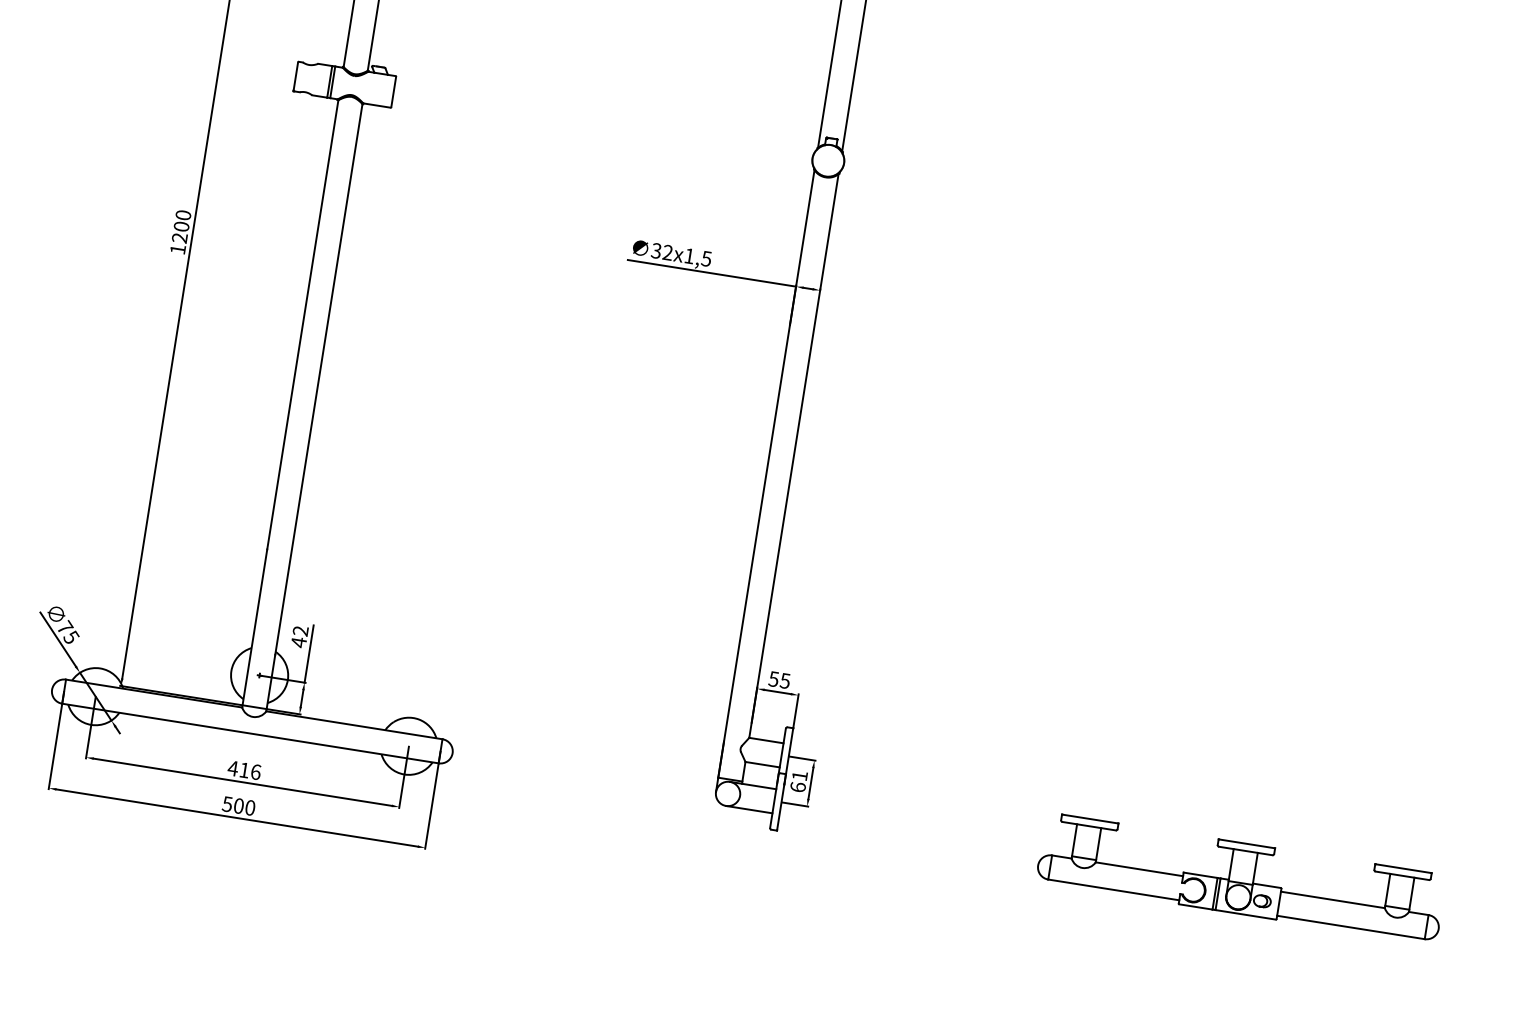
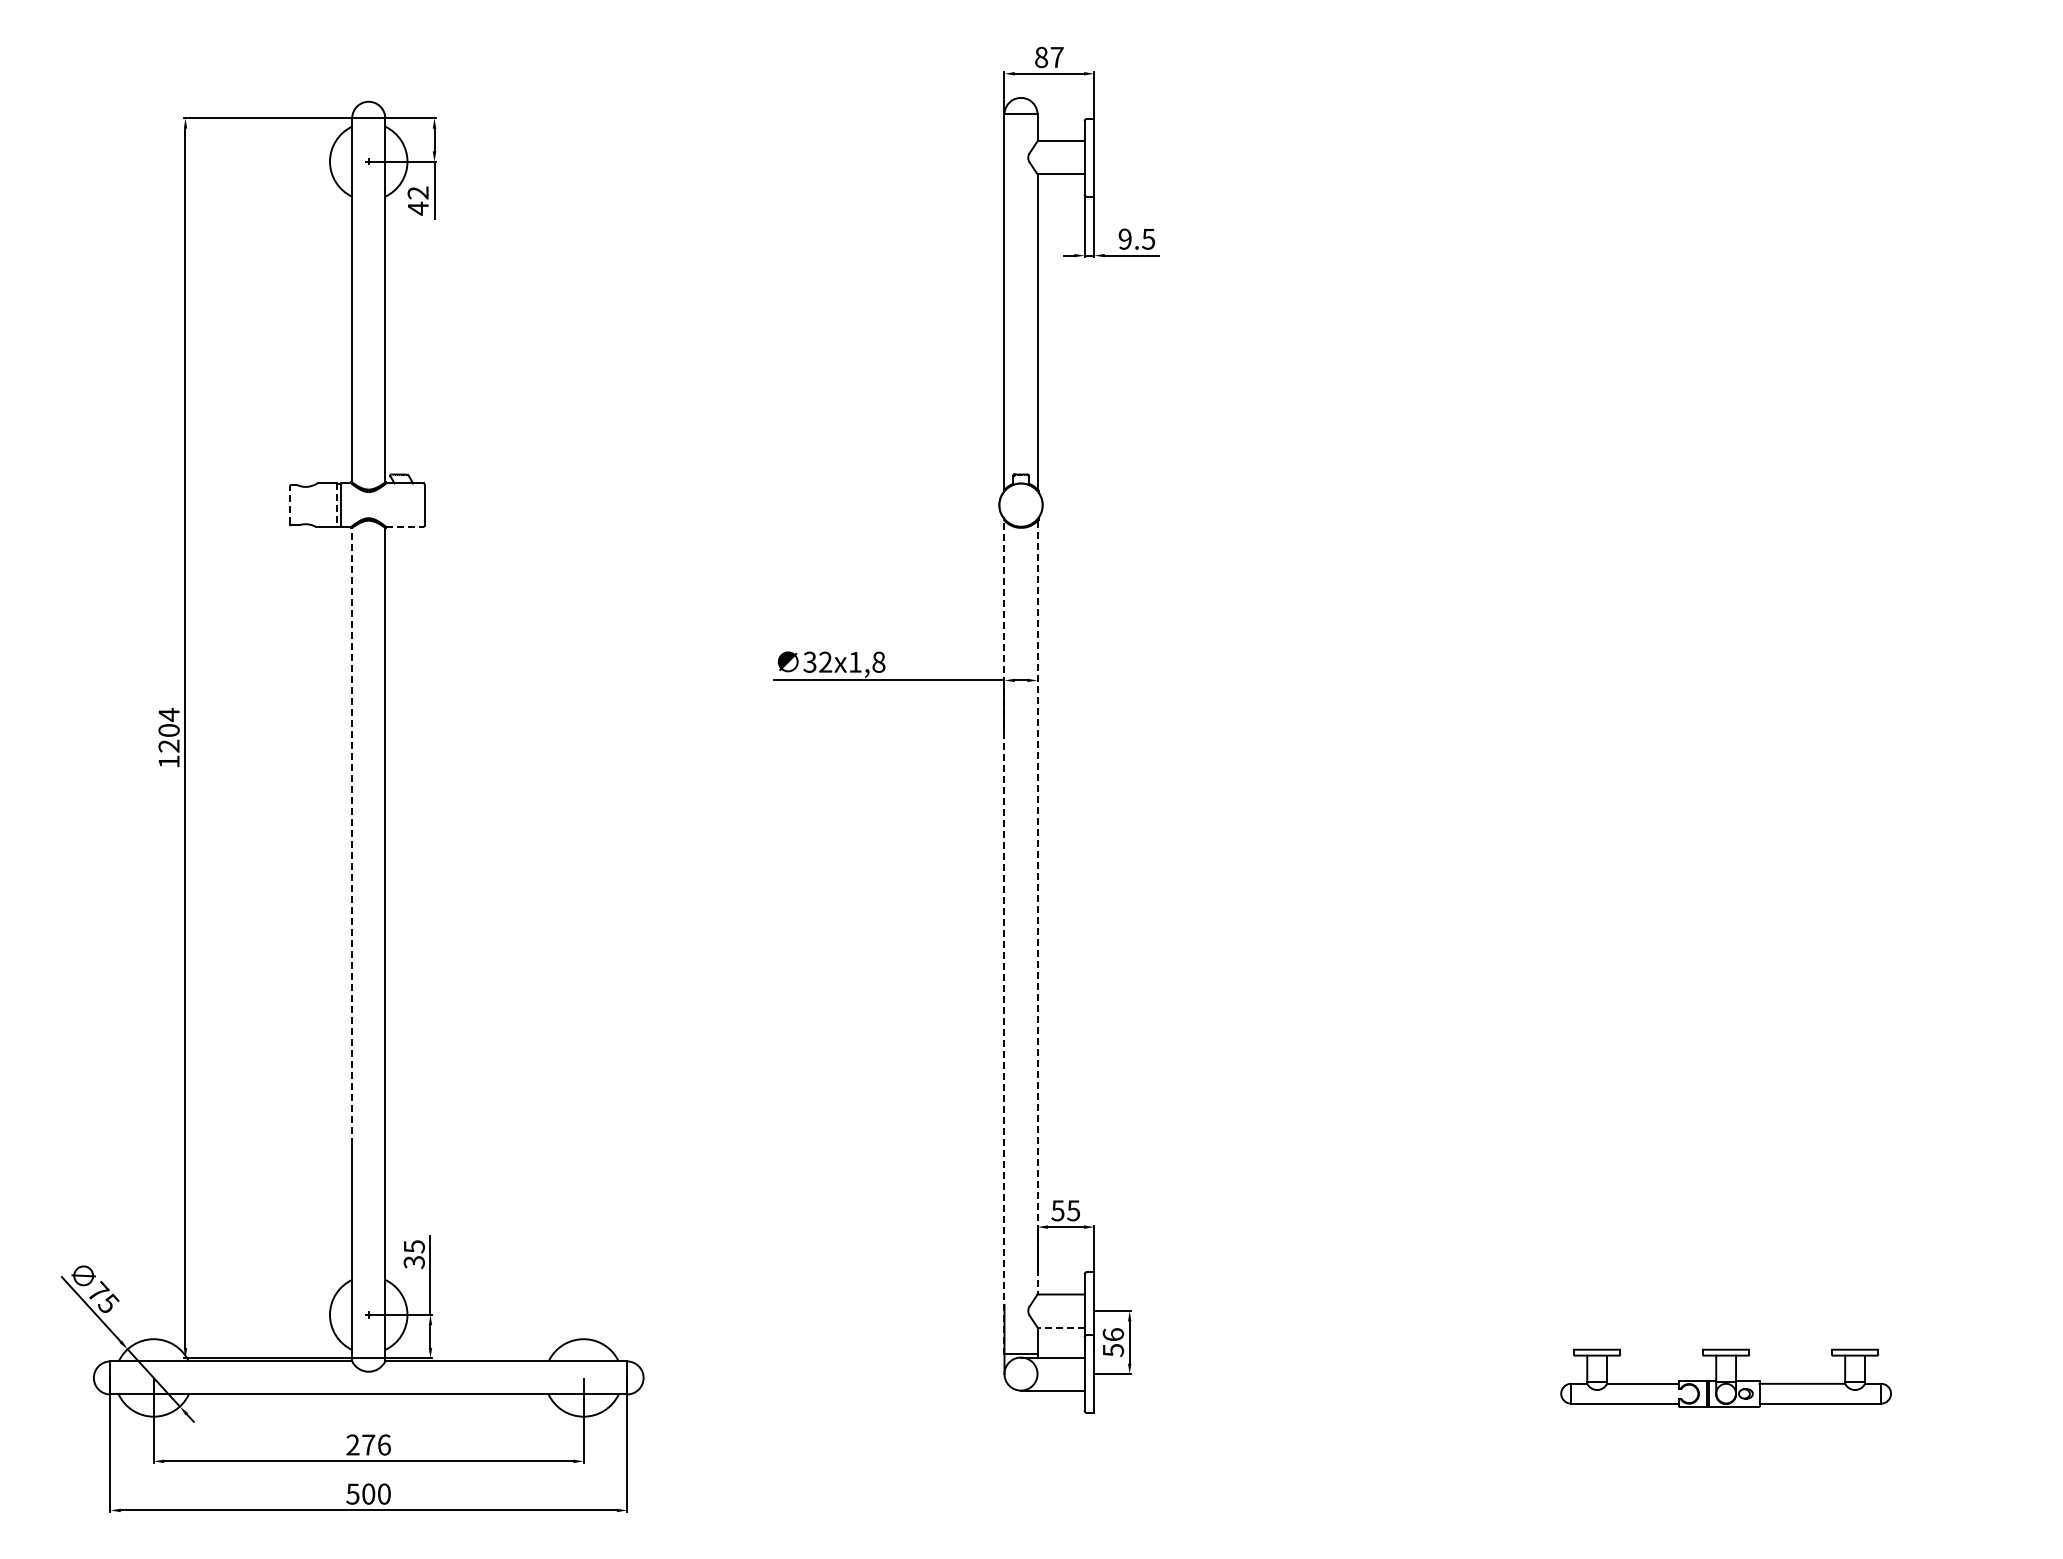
line: (296, 76) -> (290, 504), solid -> dashed
line: (329, 82) -> (336, 505), solid -> dashed
line: (376, 105) -> (404, 526), solid -> dashed
text: (182, 215) -> (168, 715), 1200 -> 1204
text: (706, 258) -> (878, 661), 32x1,5 -> 32x1,8
line: (303, 324) -> (352, 835), solid -> dashed
line: (793, 455) -> (1037, 907), solid -> dashed
line: (766, 473) -> (1004, 937), solid -> dashed
text: (299, 636) -> (413, 1254), 42 -> 35
line: (762, 764) -> (1061, 1327), solid -> dashed
text: (238, 769) -> (360, 1444), 416 -> 276
text: (798, 781) -> (1112, 1342), 61 -> 56
part: (1240, 877) -> (1725, 1377), size x0.6

